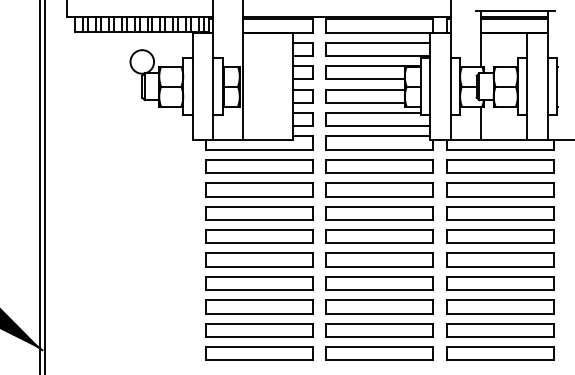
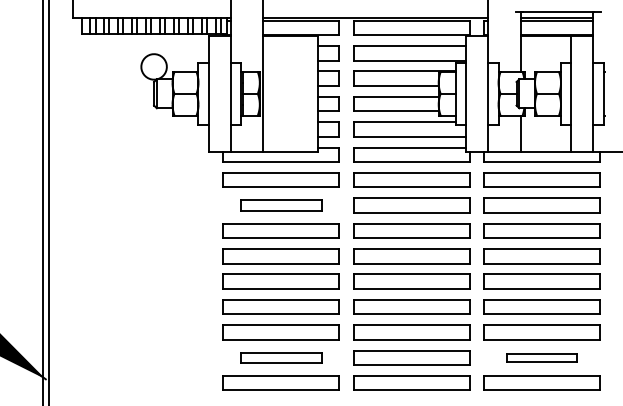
part: (258, 189) -> (280, 205), size x0.7
part: (258, 330) -> (280, 357), size x0.7
part: (499, 330) -> (541, 357), size x0.6

